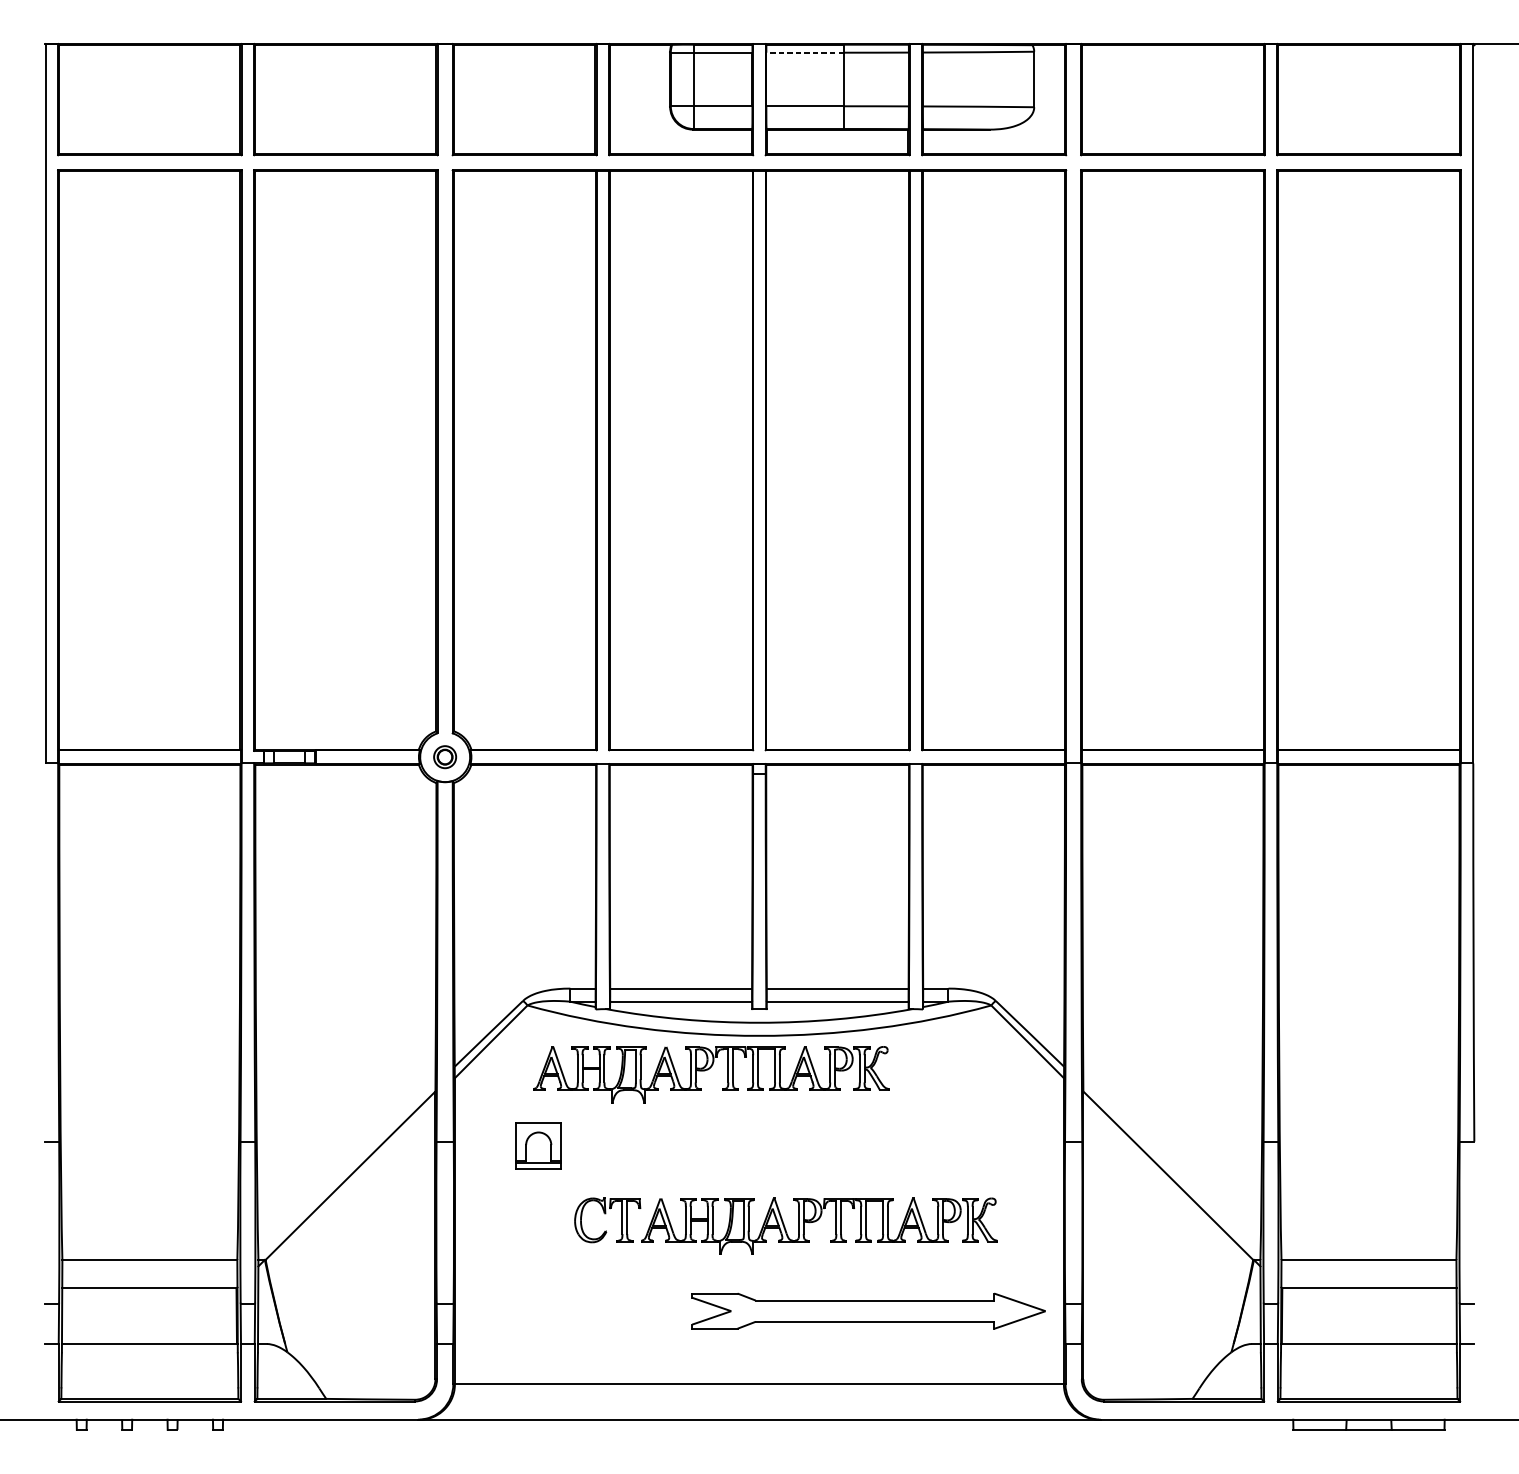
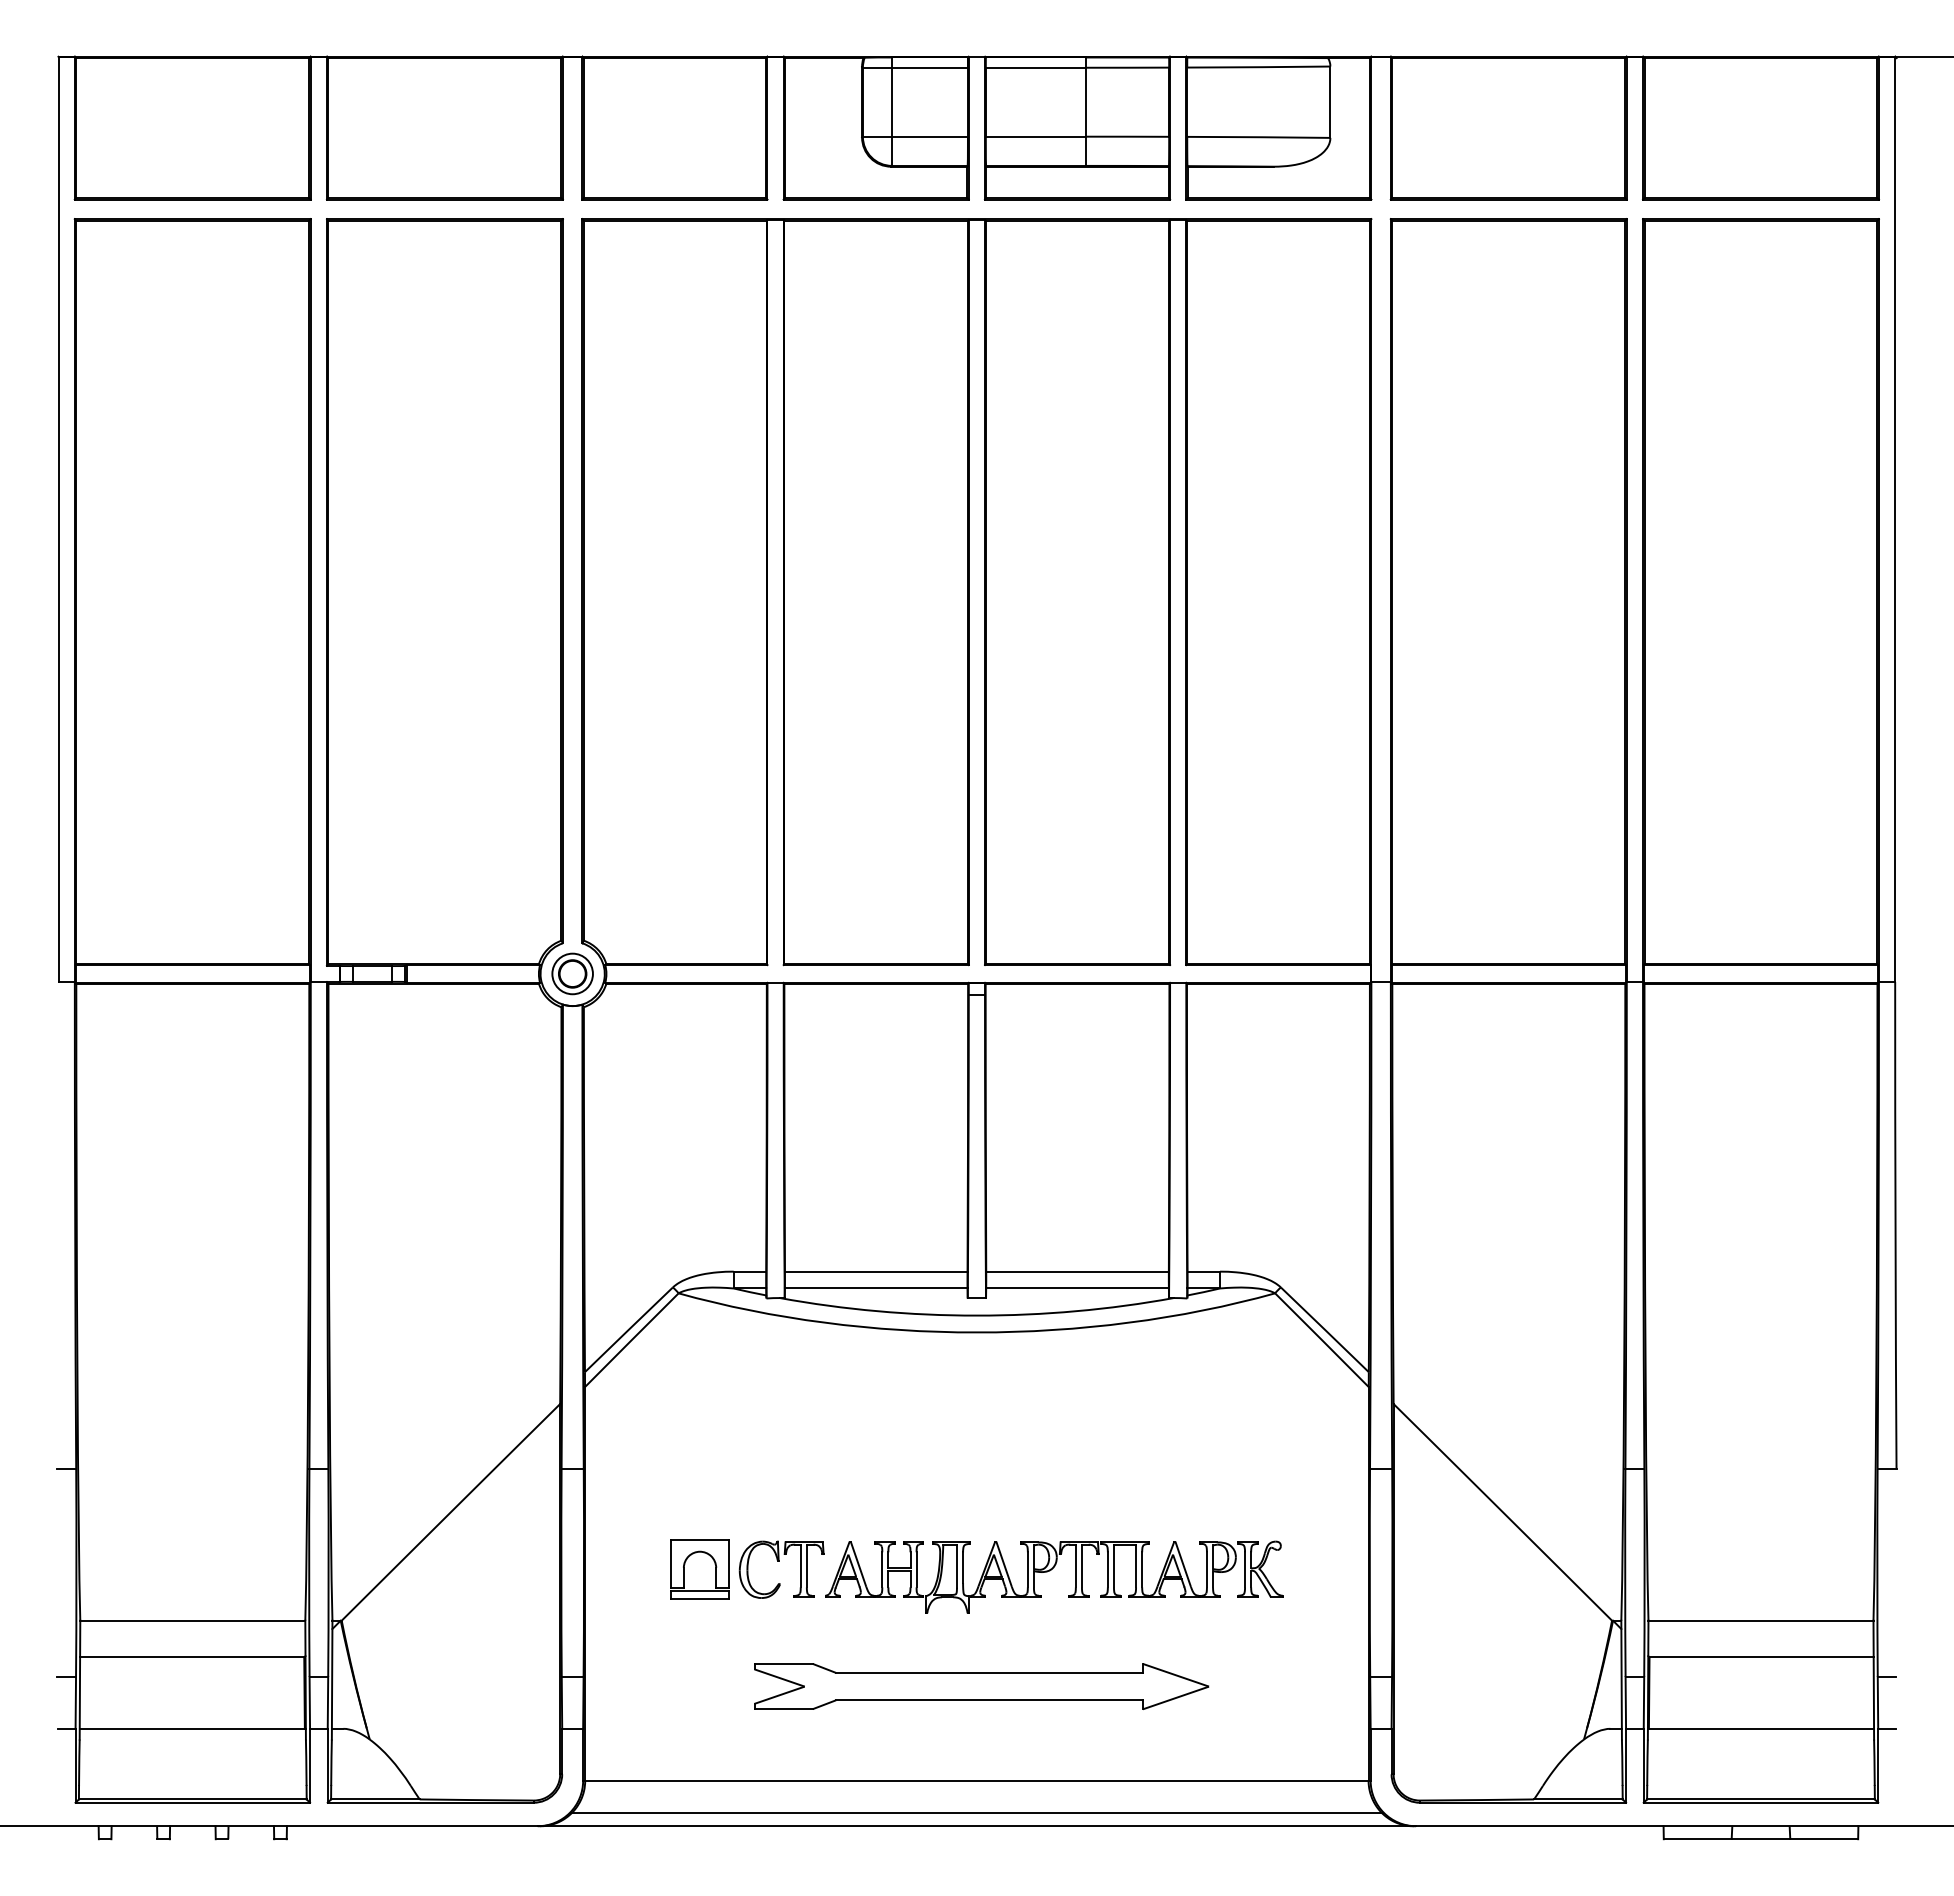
line: (804, 52) -> (1035, 67), dashed -> solid
part: (445, 756) -> (572, 973), size x1.43
part: (709, 1069) -> (912, 1375), removed
part: (527, 1142) -> (685, 1564), moved
part: (868, 1311) -> (981, 1686), moved
line: (759, 1409) -> (977, 1813), added

